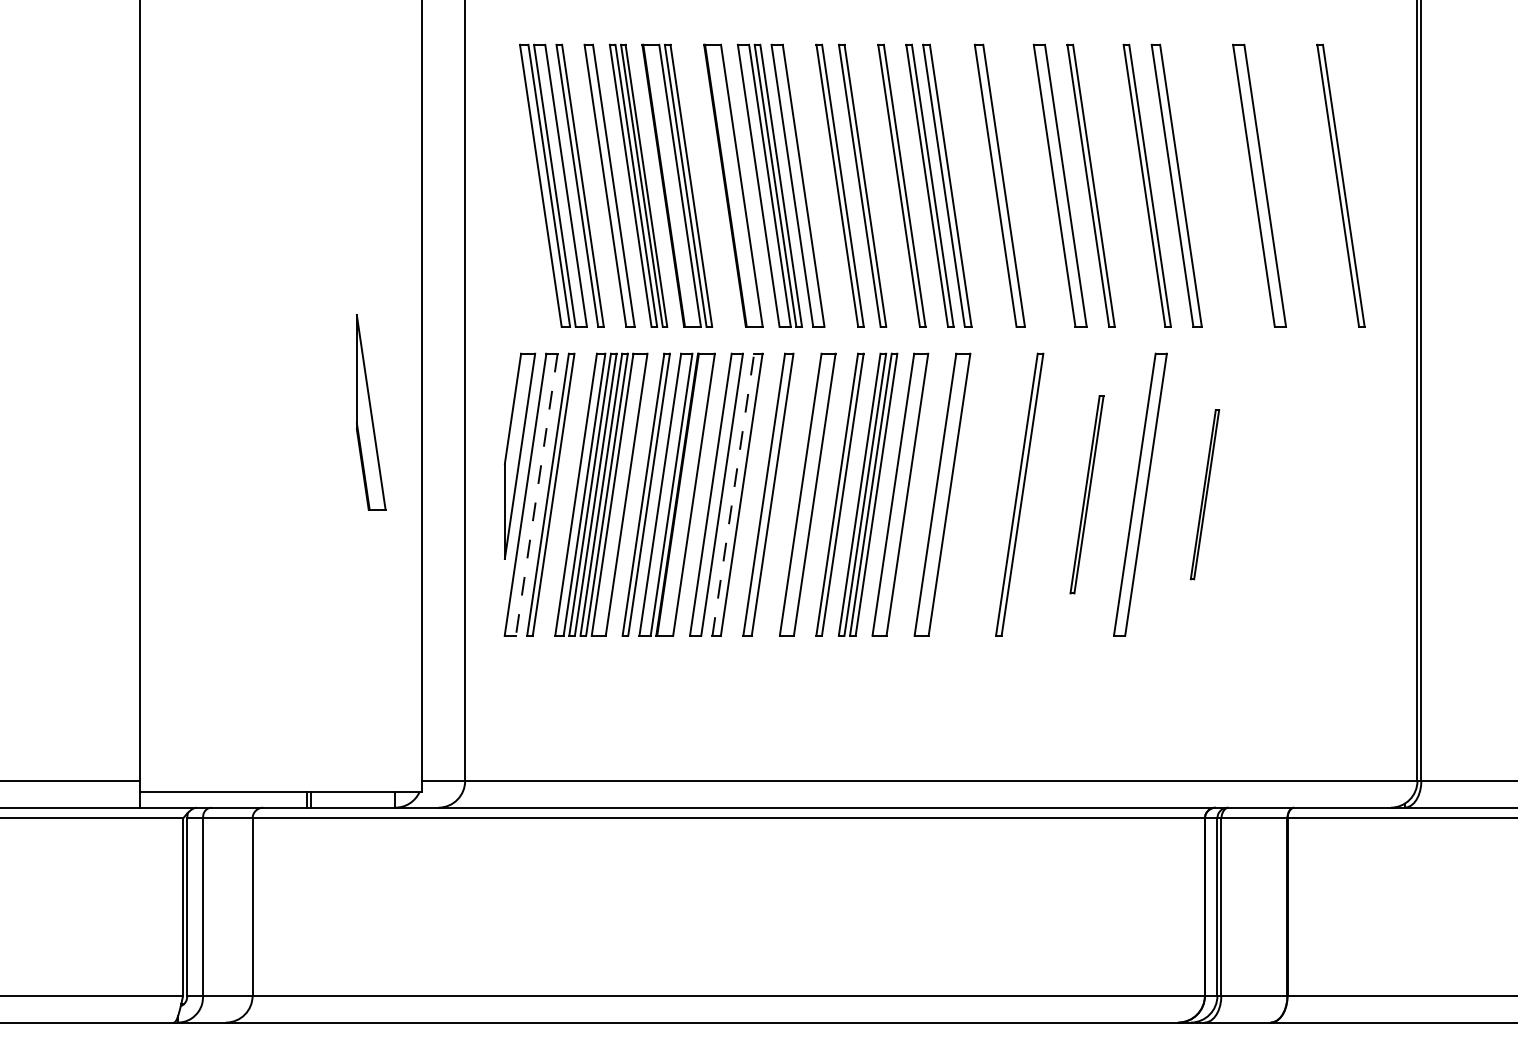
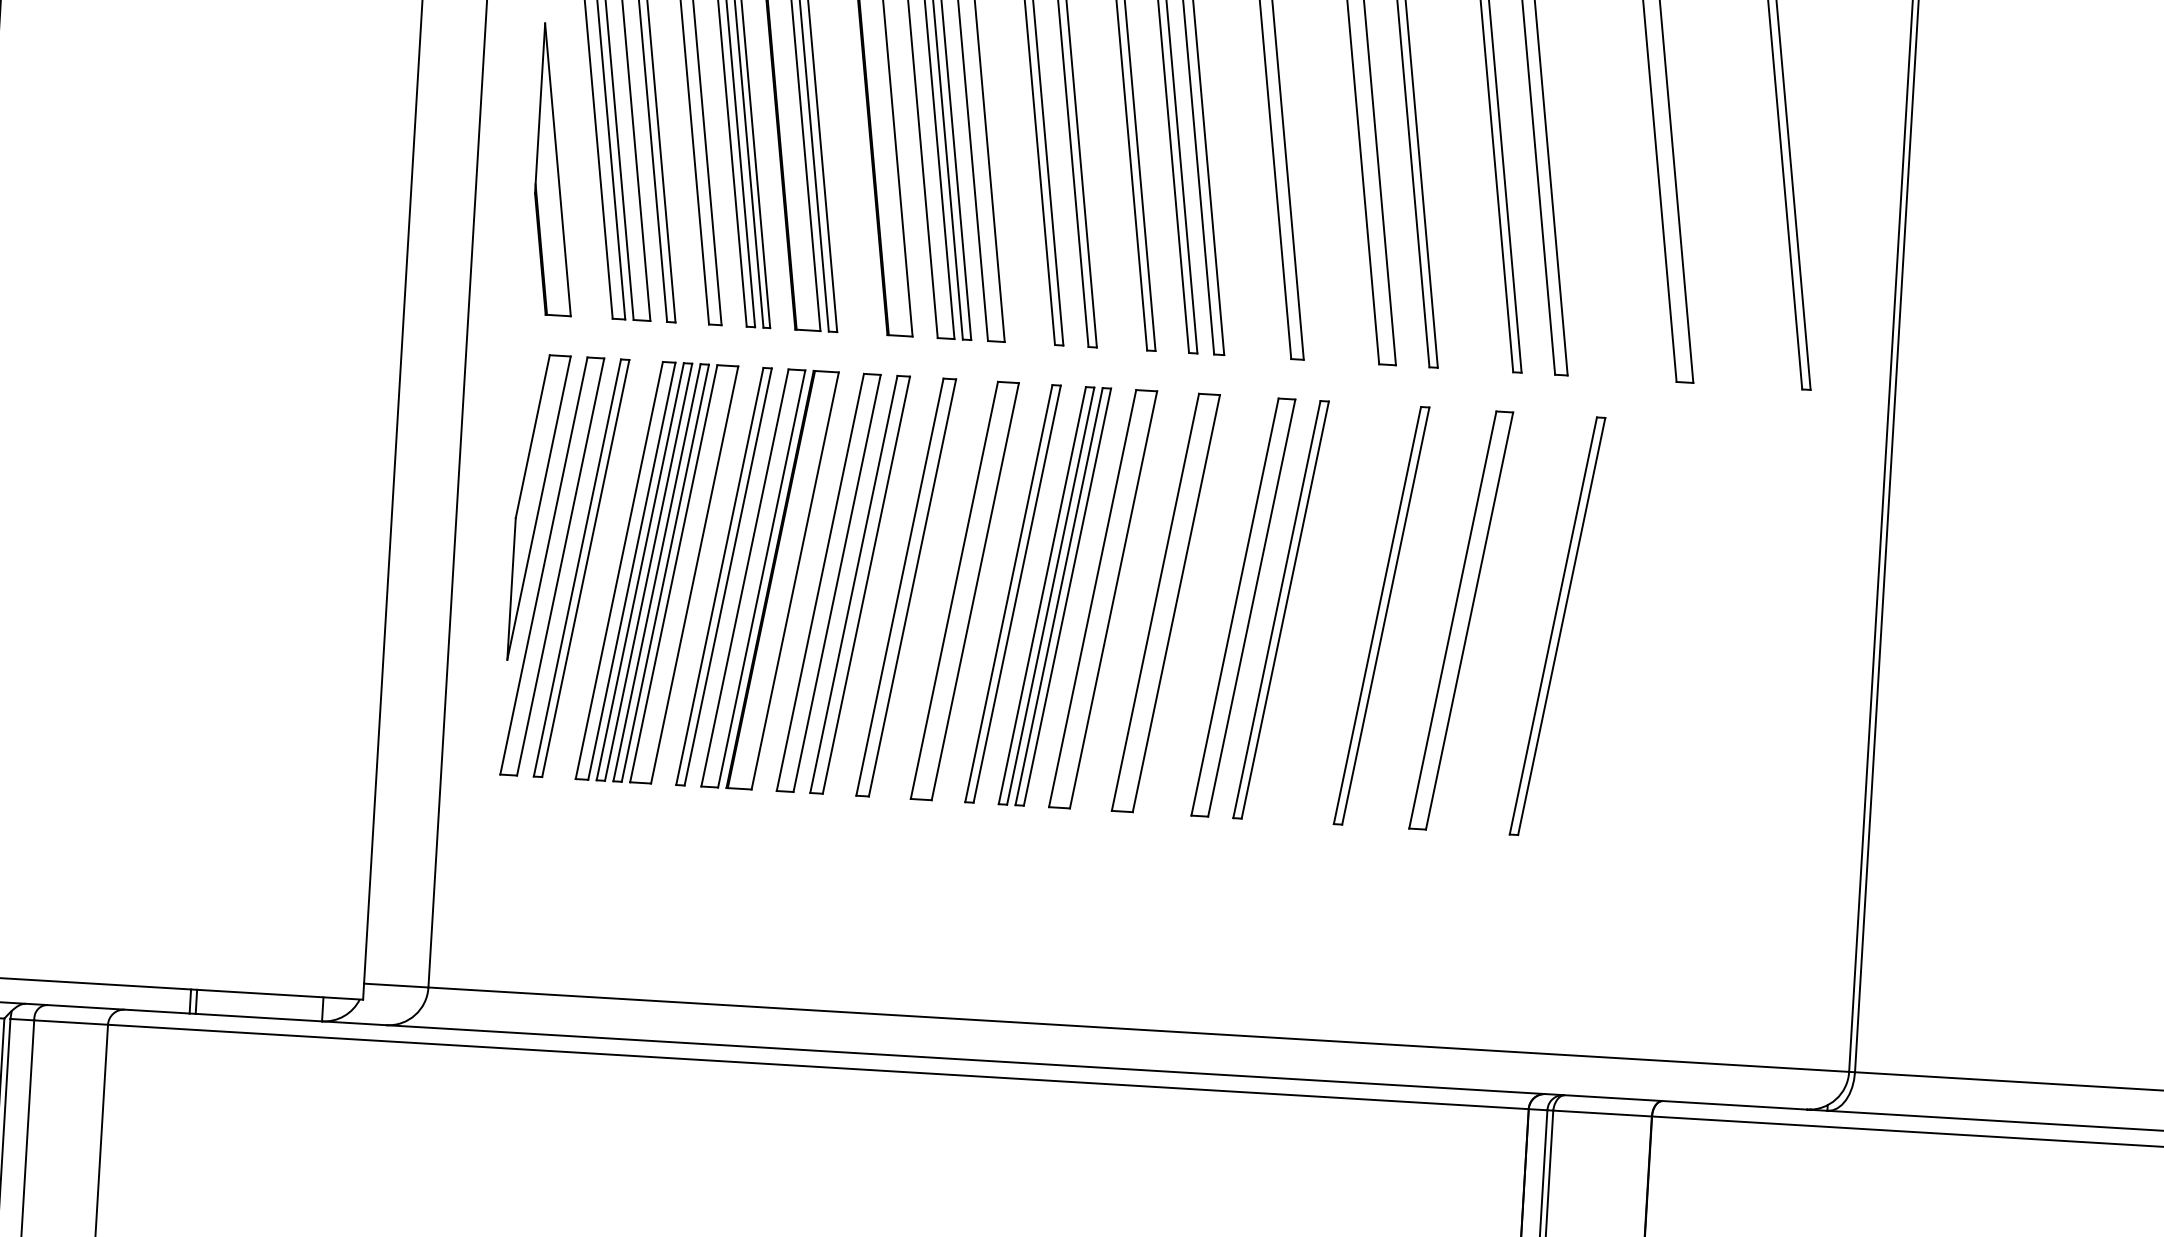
part: (371, 412) -> (558, 169), moved
line: (536, 494) -> (560, 566), dashed -> solid
line: (733, 494) -> (854, 584), dashed -> solid
part: (994, 494) -> (1243, 607), added
part: (1086, 494) -> (1380, 615), size x1.43
part: (1204, 494) -> (1556, 625), size x1.67

